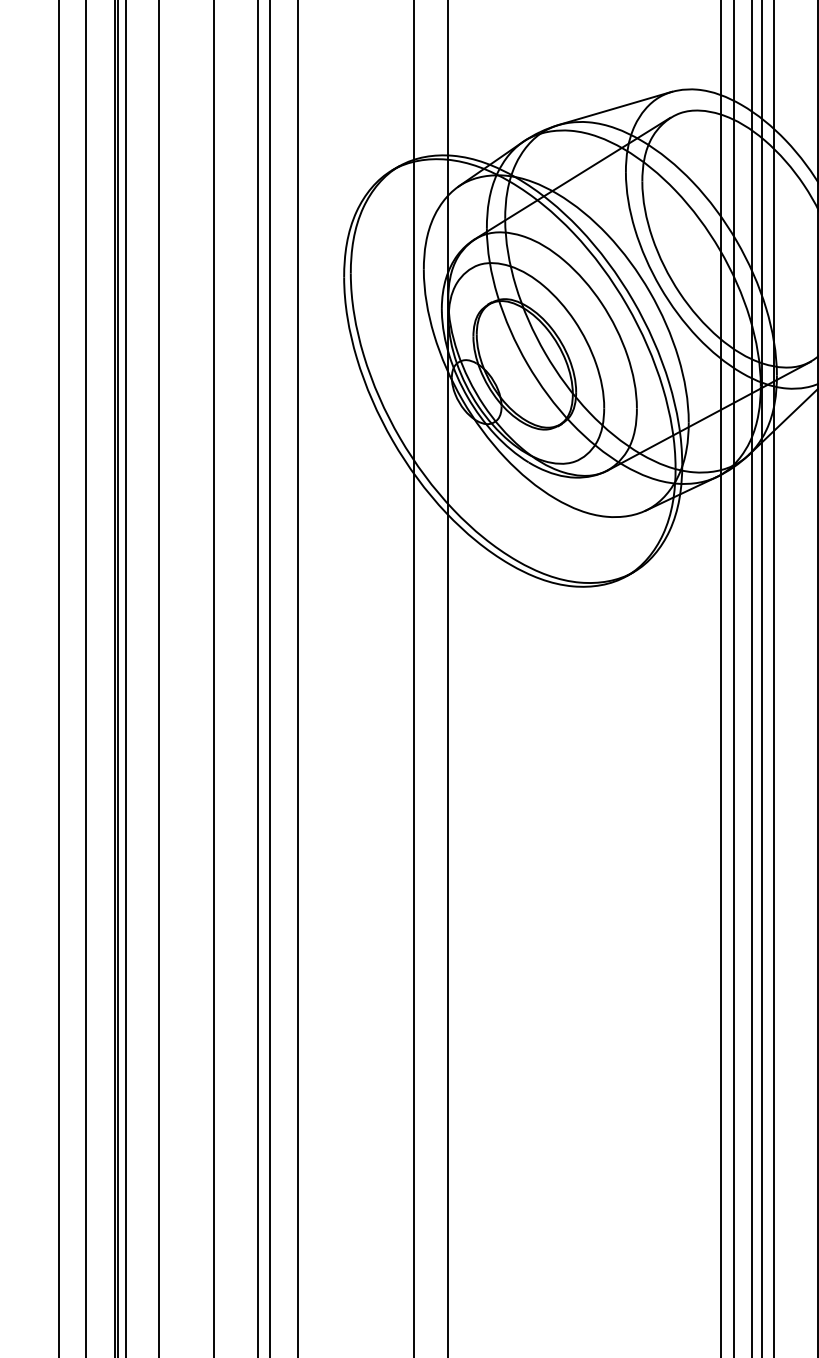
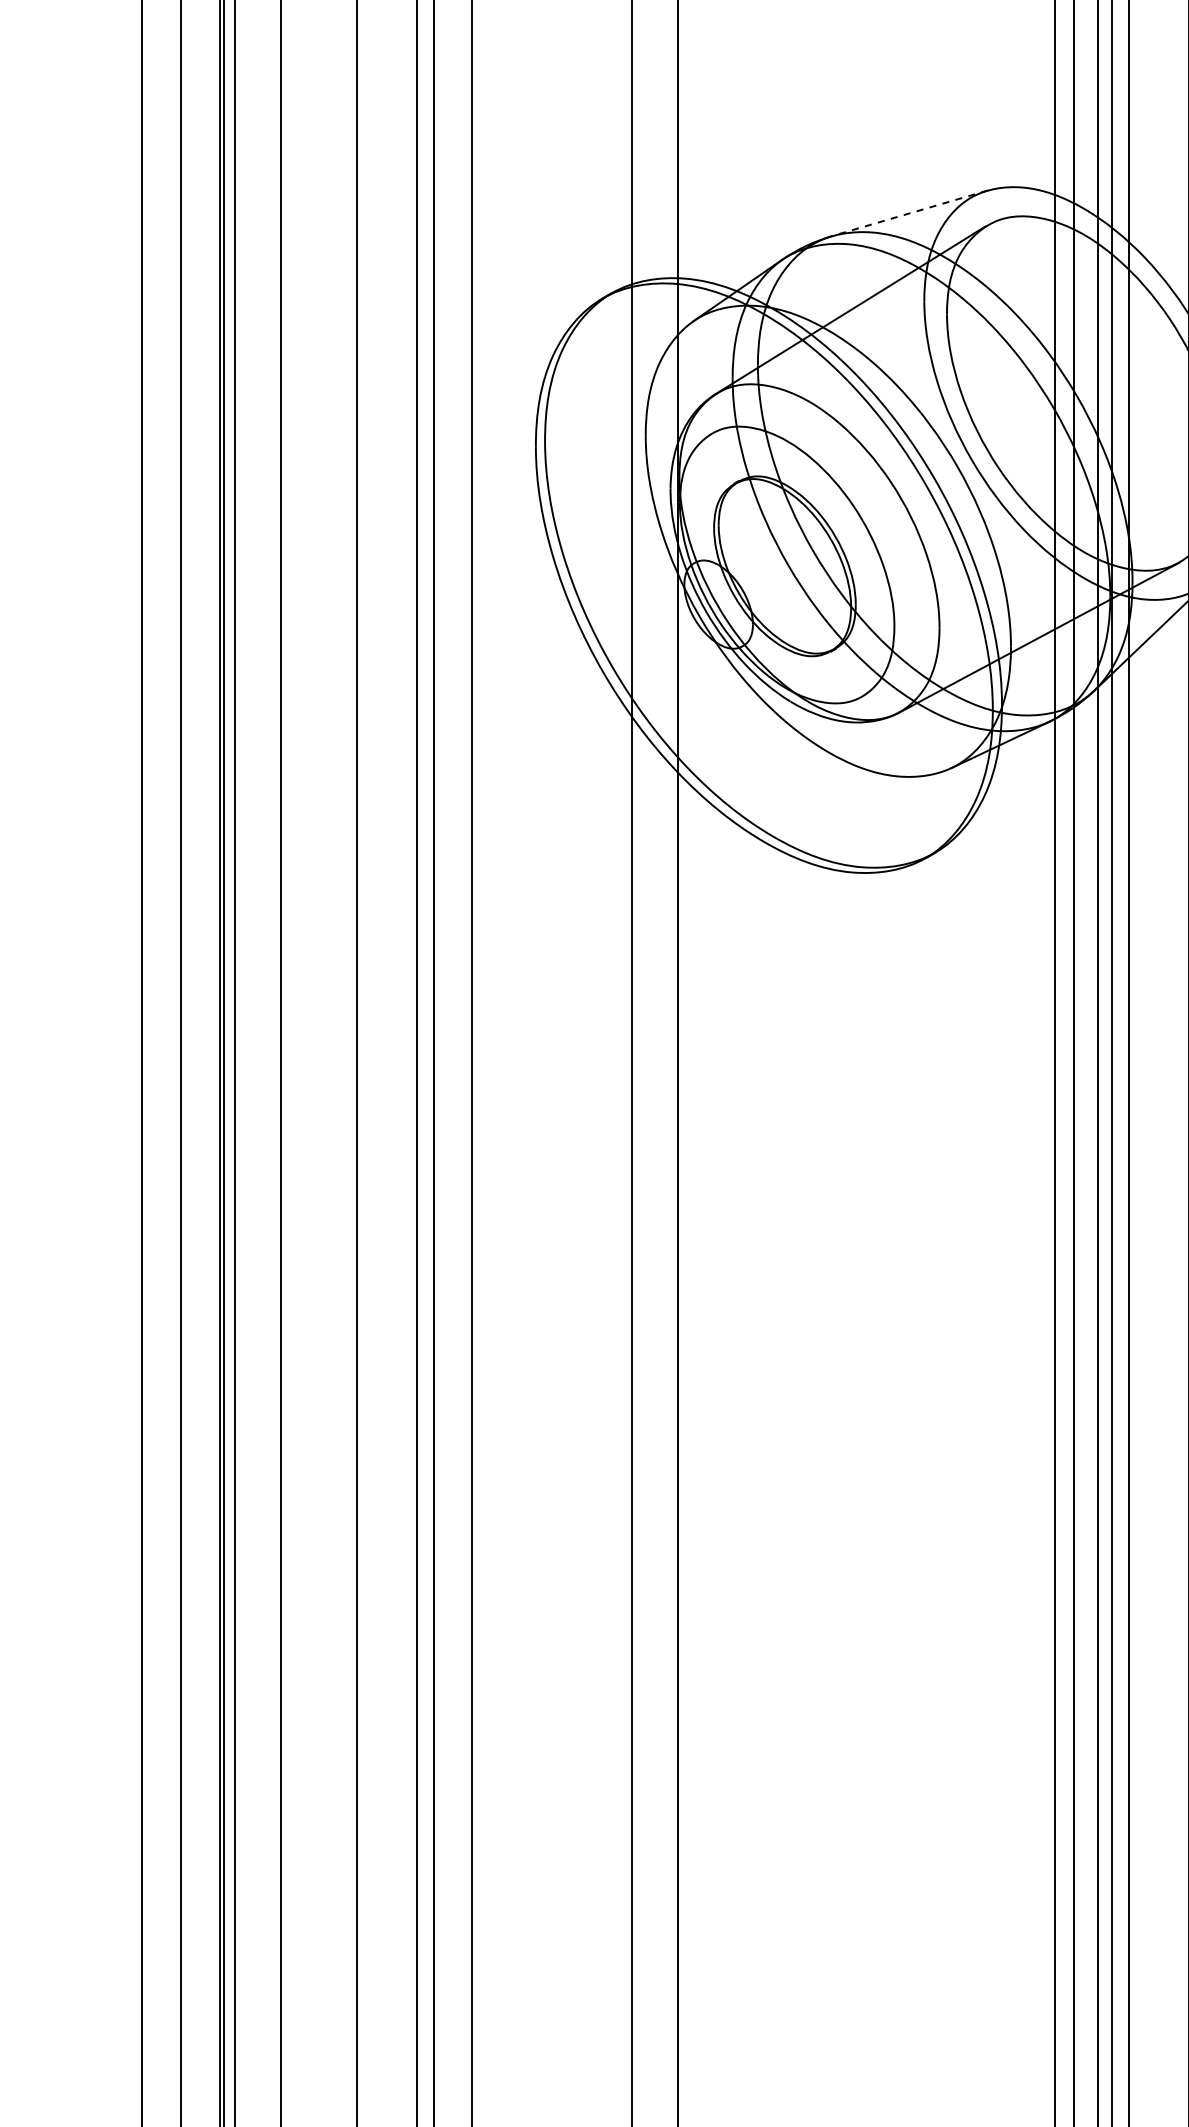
line: (615, 108) -> (909, 213), solid -> dashed

